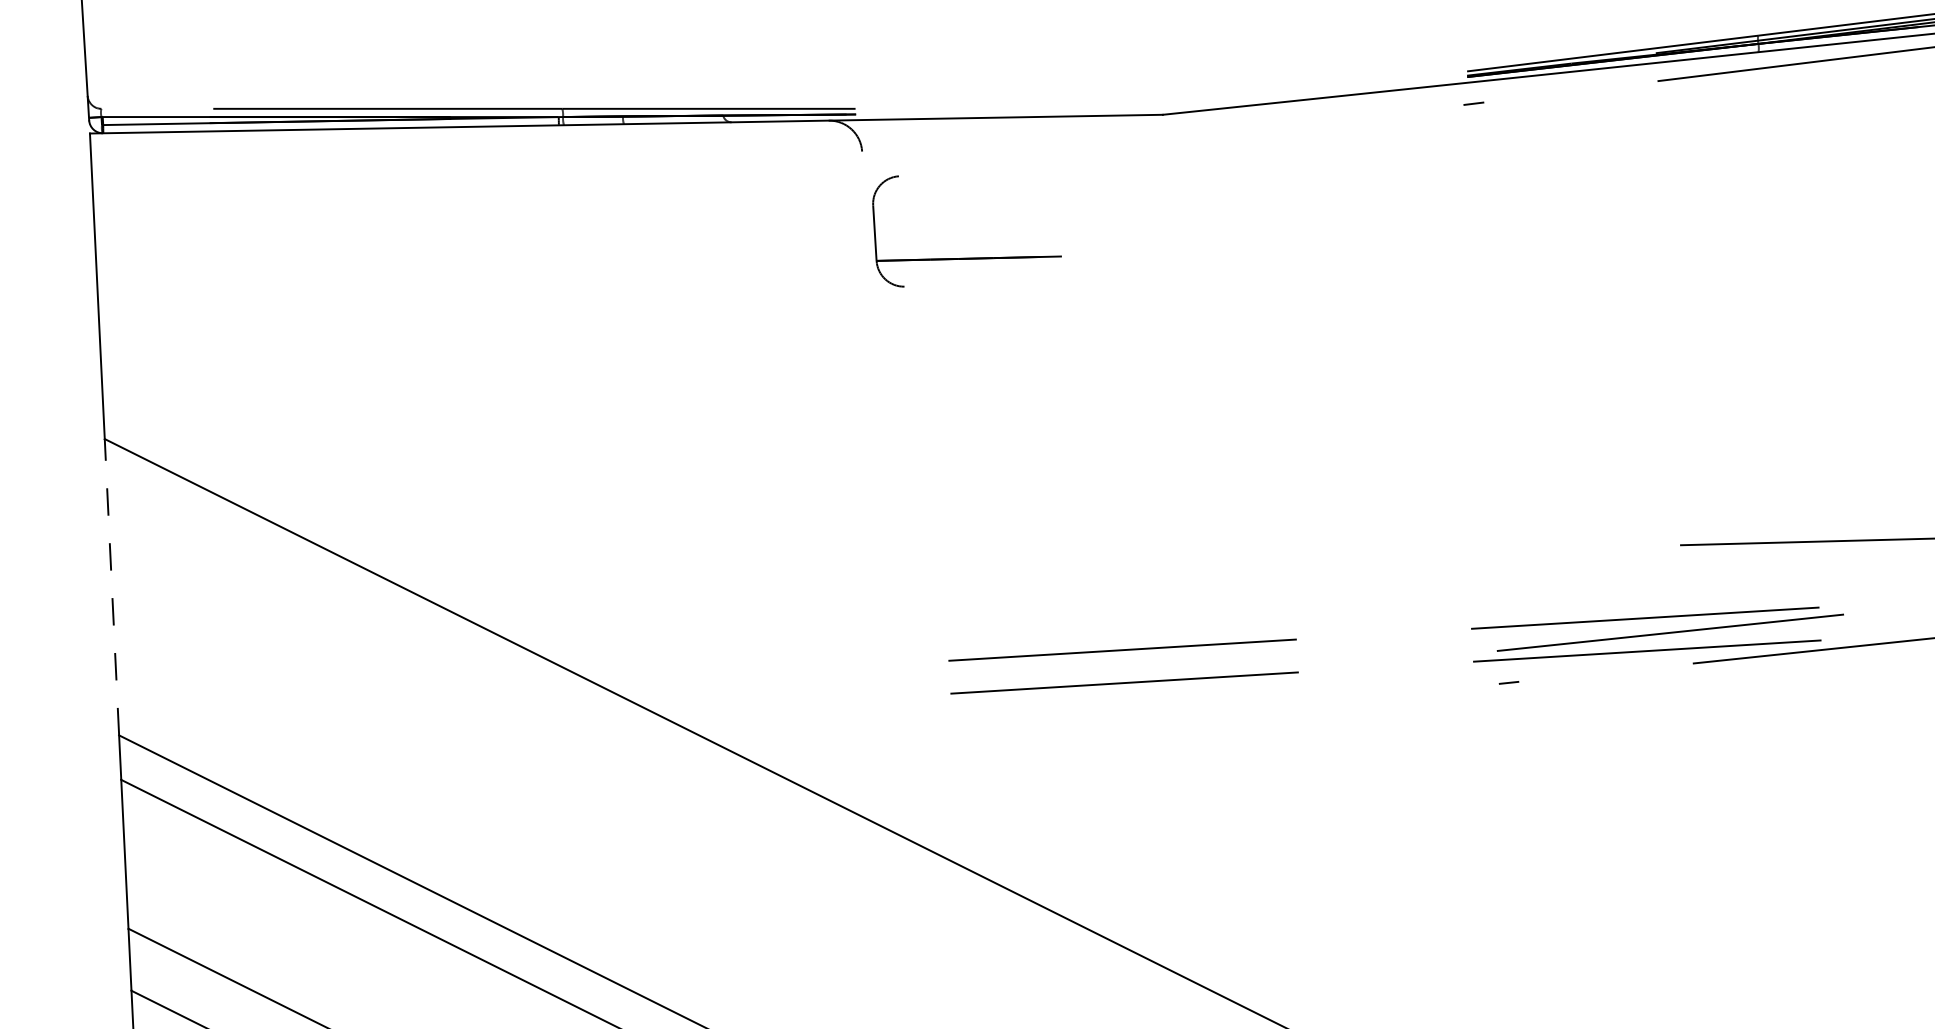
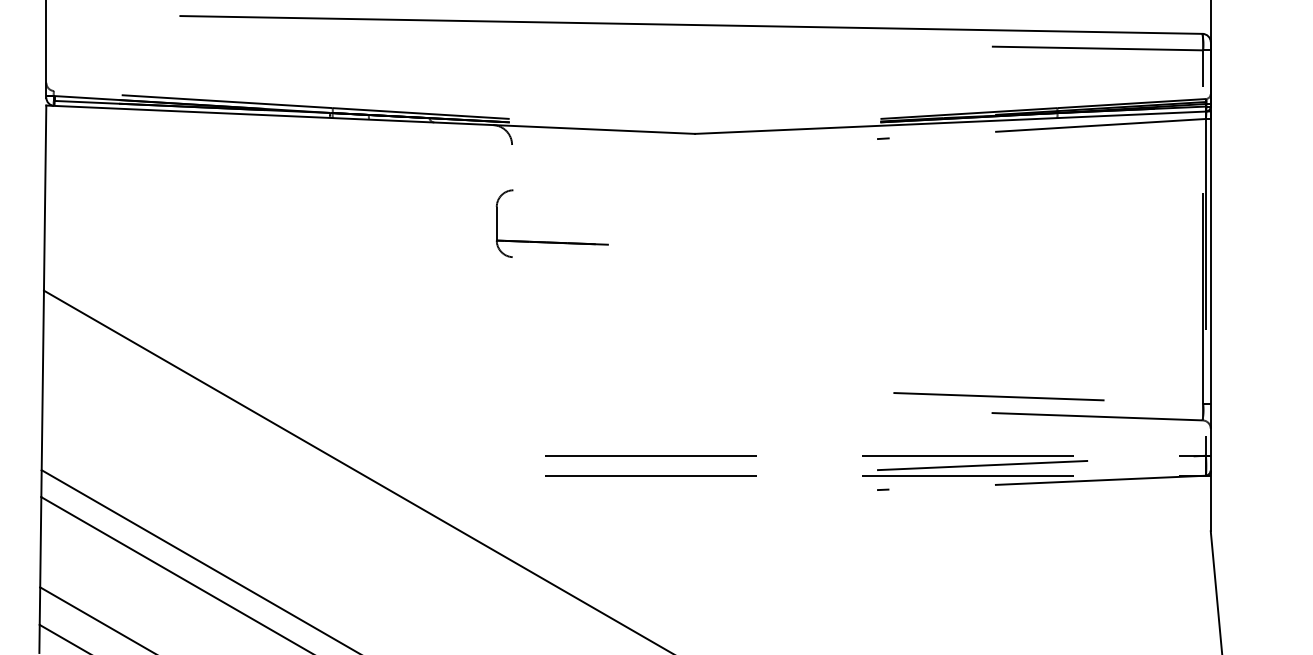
part: (966, 256) -> (551, 241), moved
line: (1689, 517) -> (998, 396), added
line: (111, 587) -> (42, 380), dashed -> solid

